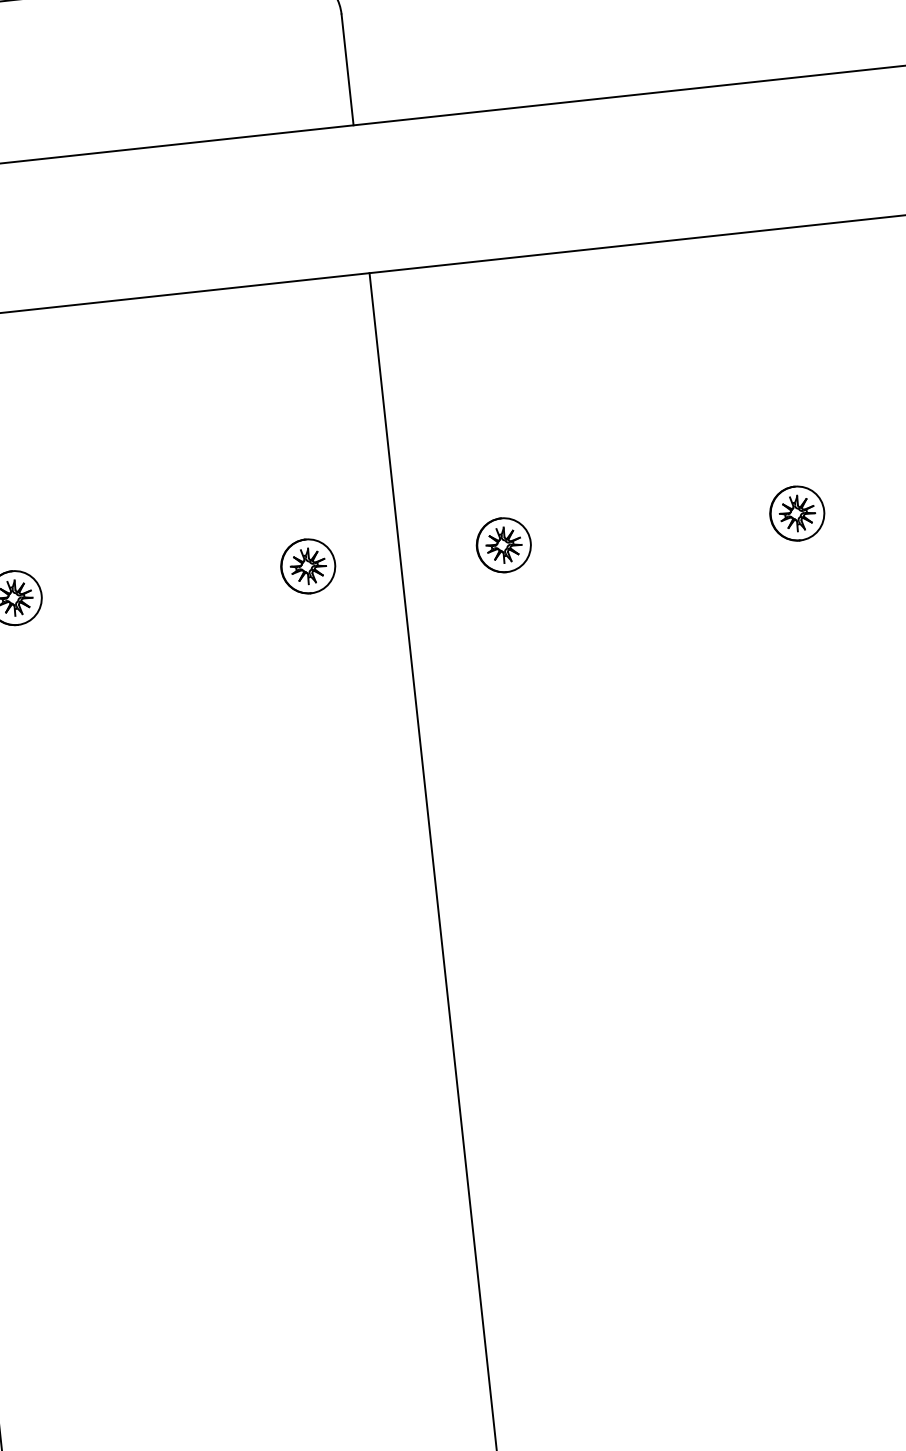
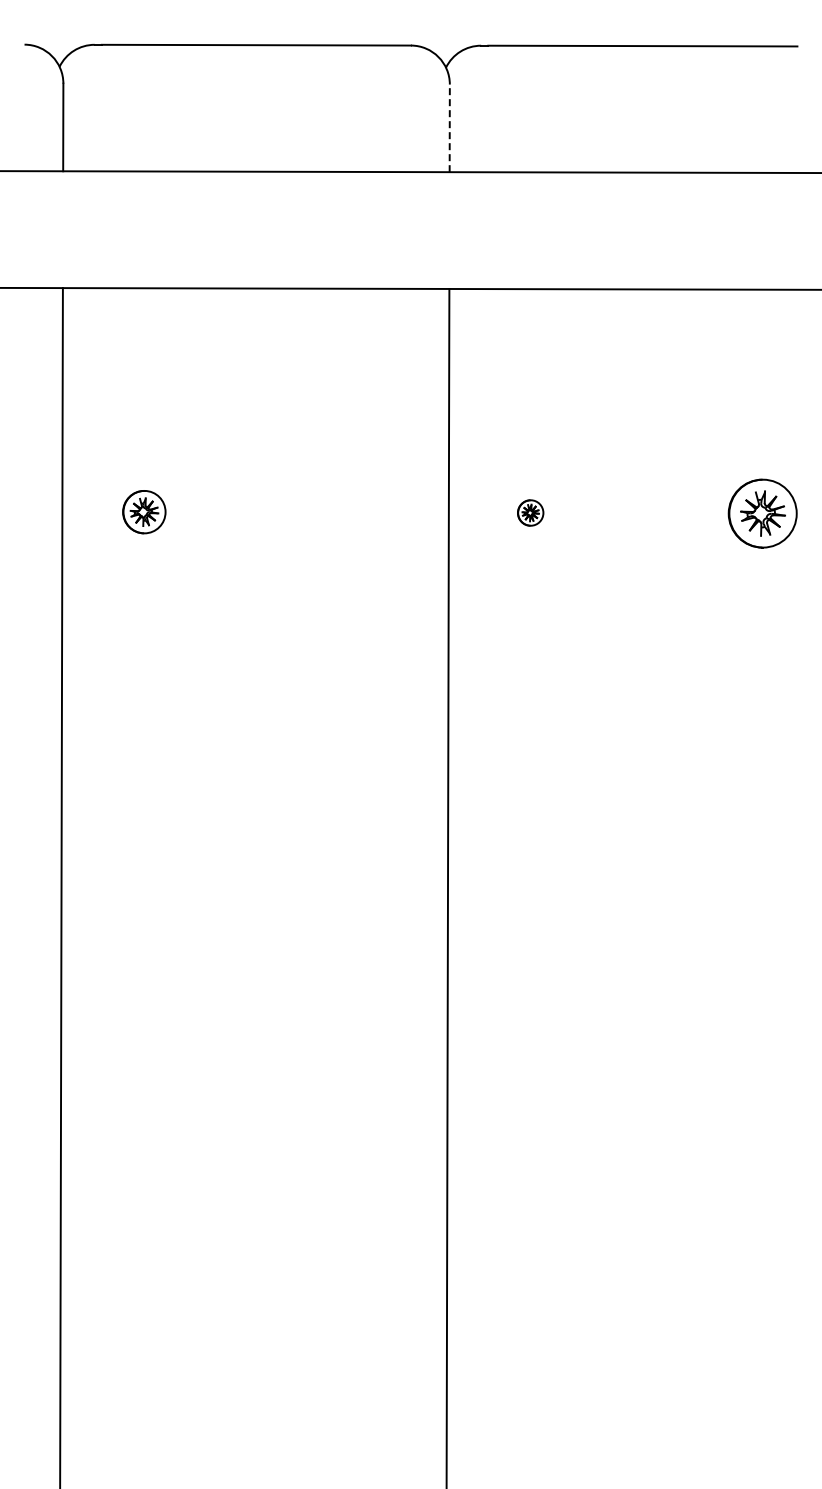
line: (347, 70) -> (449, 128), solid -> dashed
part: (797, 513) -> (762, 513), size x1.6
part: (503, 544) -> (530, 512), size x0.6
part: (308, 566) -> (376, 512), removed

